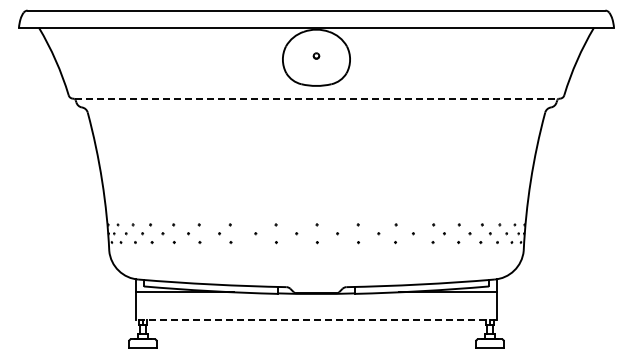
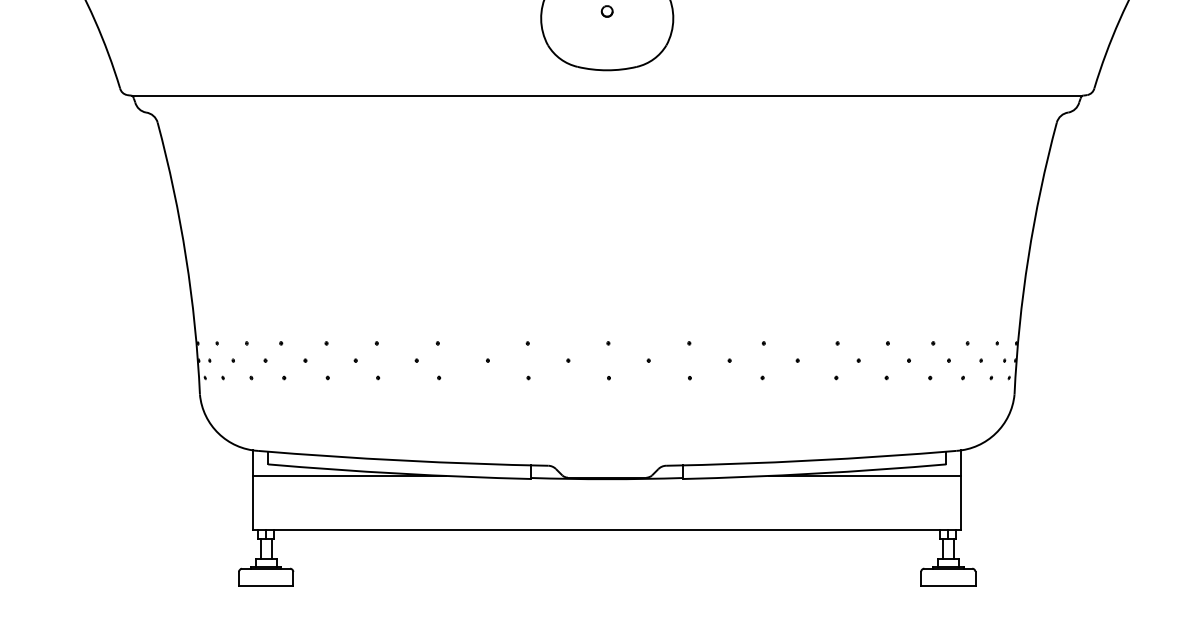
line: (316, 99) -> (607, 96), dashed -> solid
line: (316, 320) -> (607, 531), dashed -> solid

